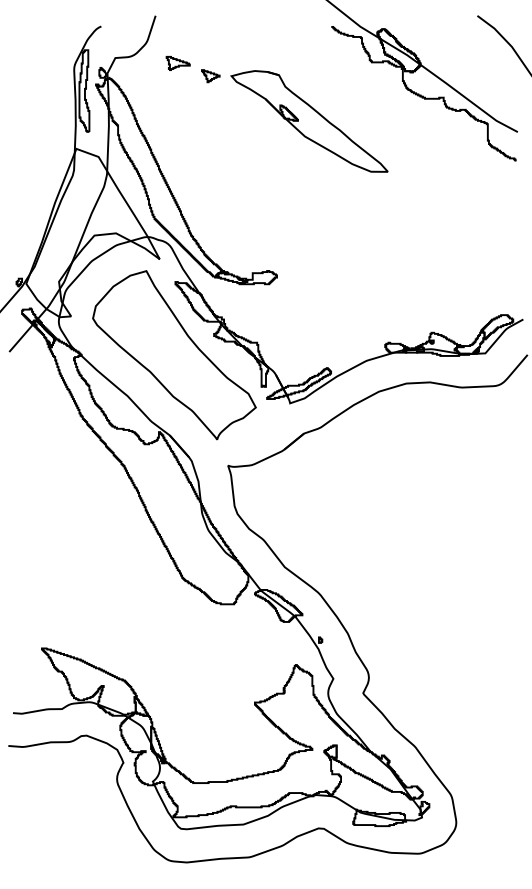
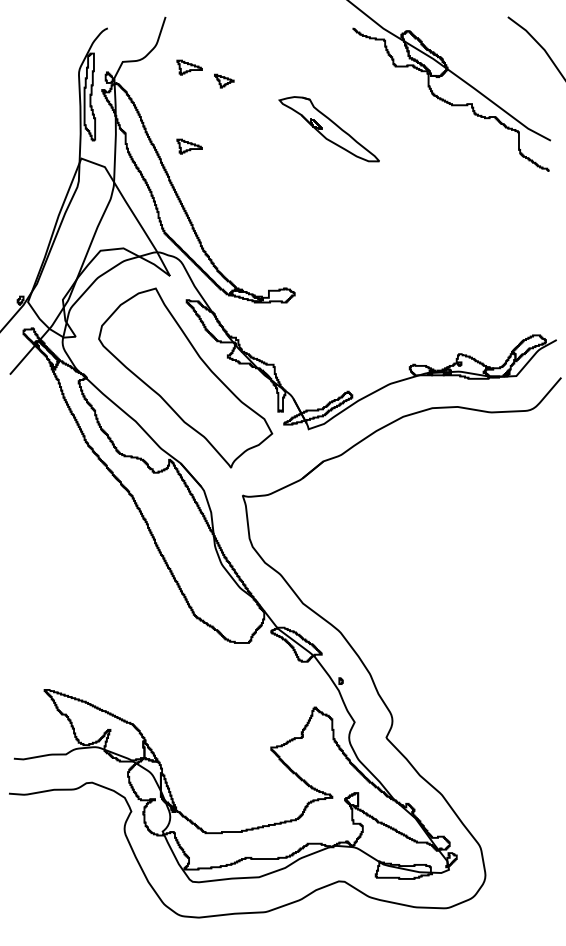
part: (309, 120) -> (329, 128), size x0.6
part: (178, 137) -> (189, 146), added

